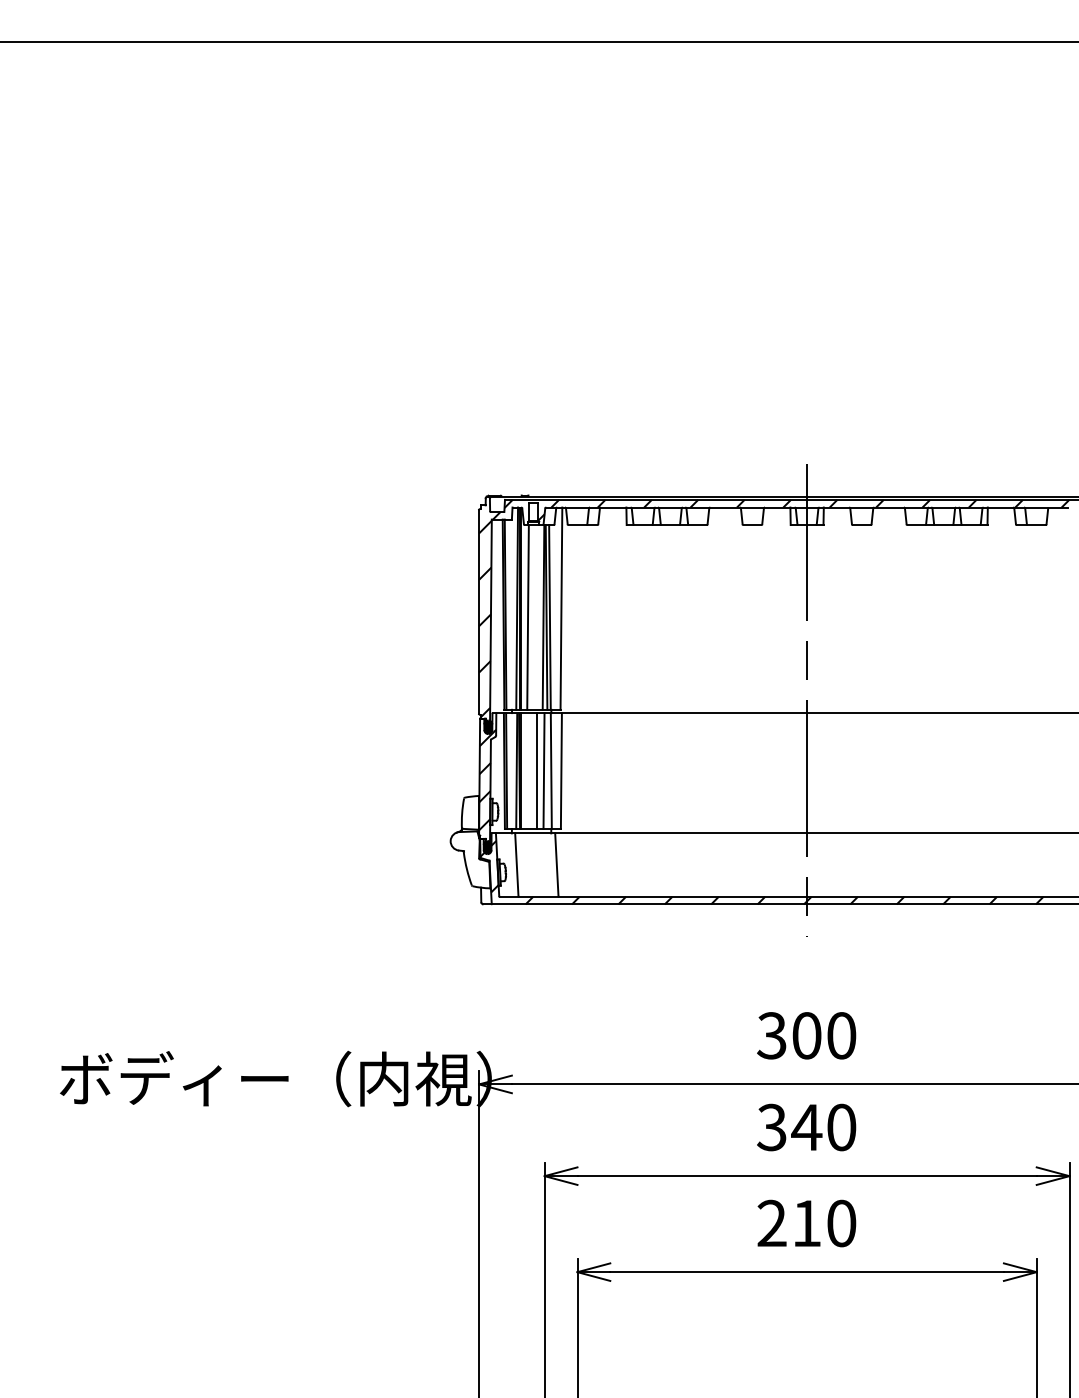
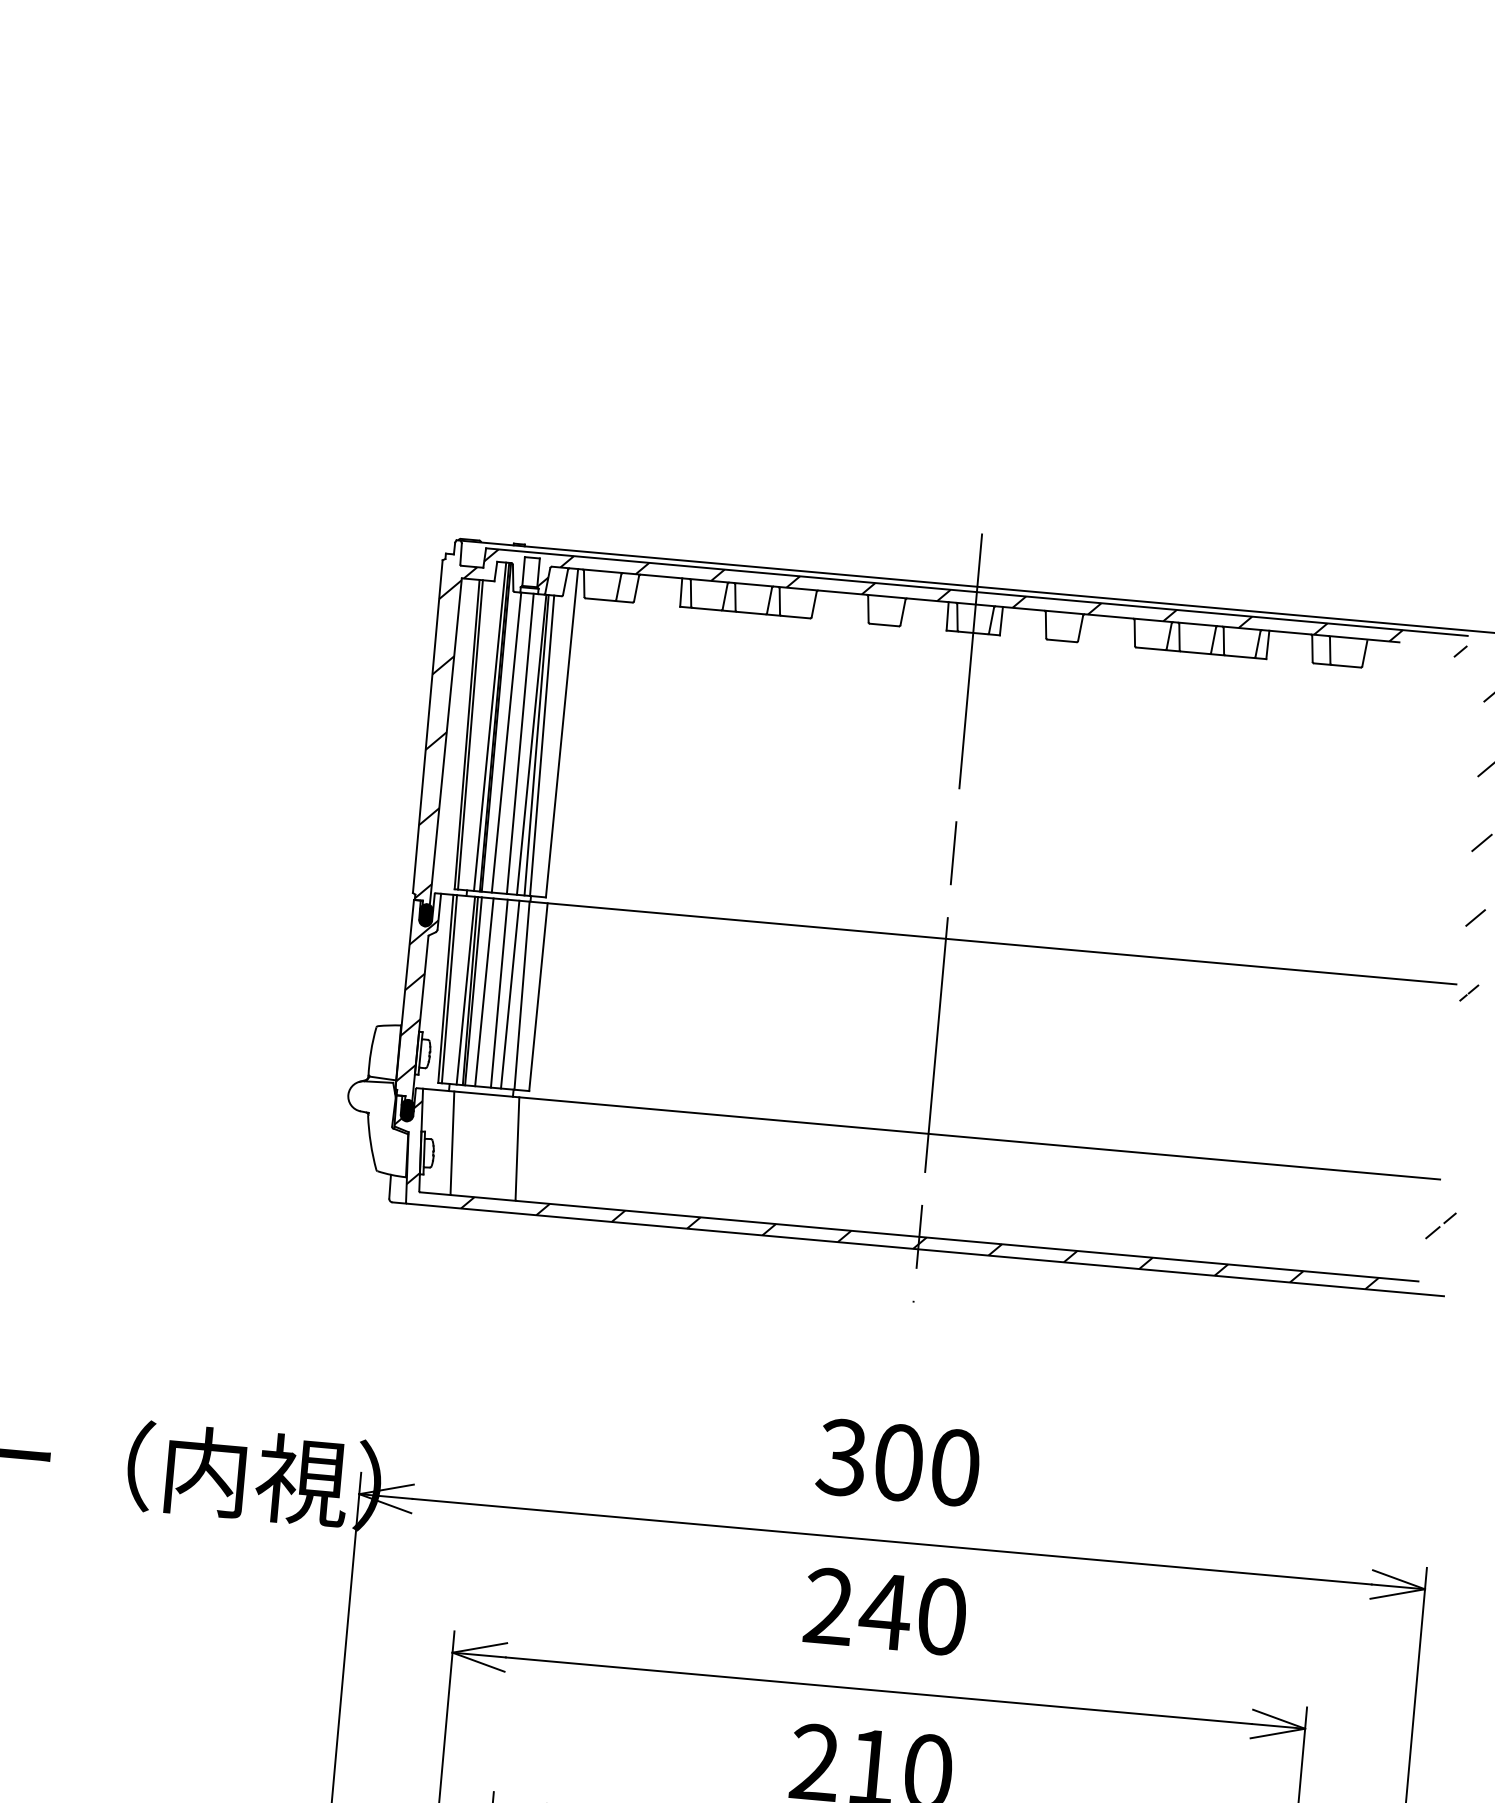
line: (536, 617) -> (520, 743), added
line: (527, 771) -> (483, 992), added
text: (771, 1127) -> (828, 1606), 340 -> 240

